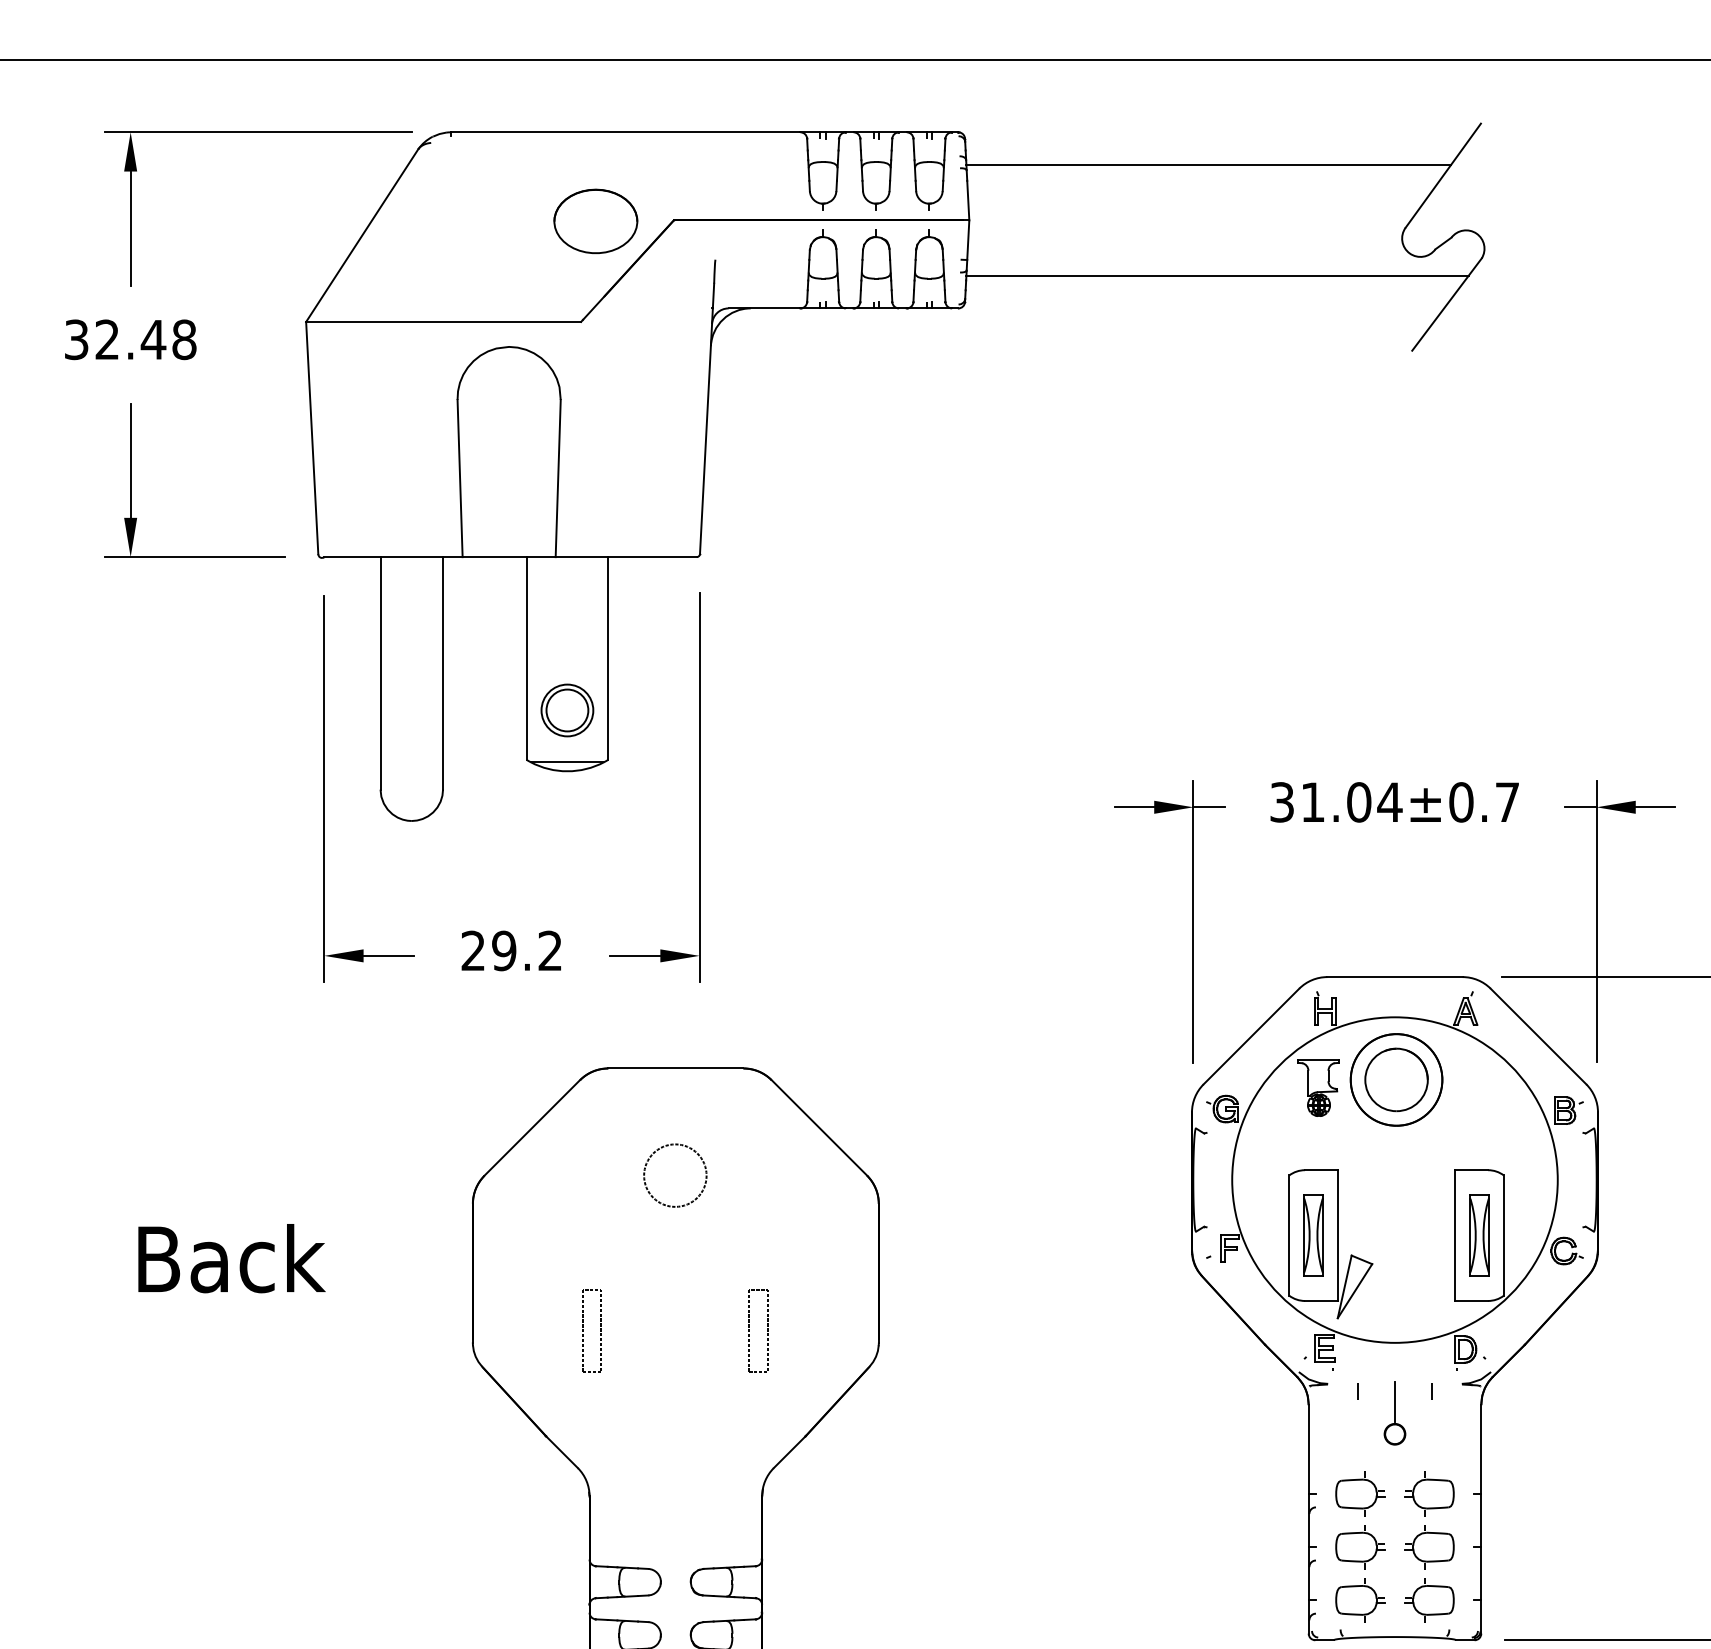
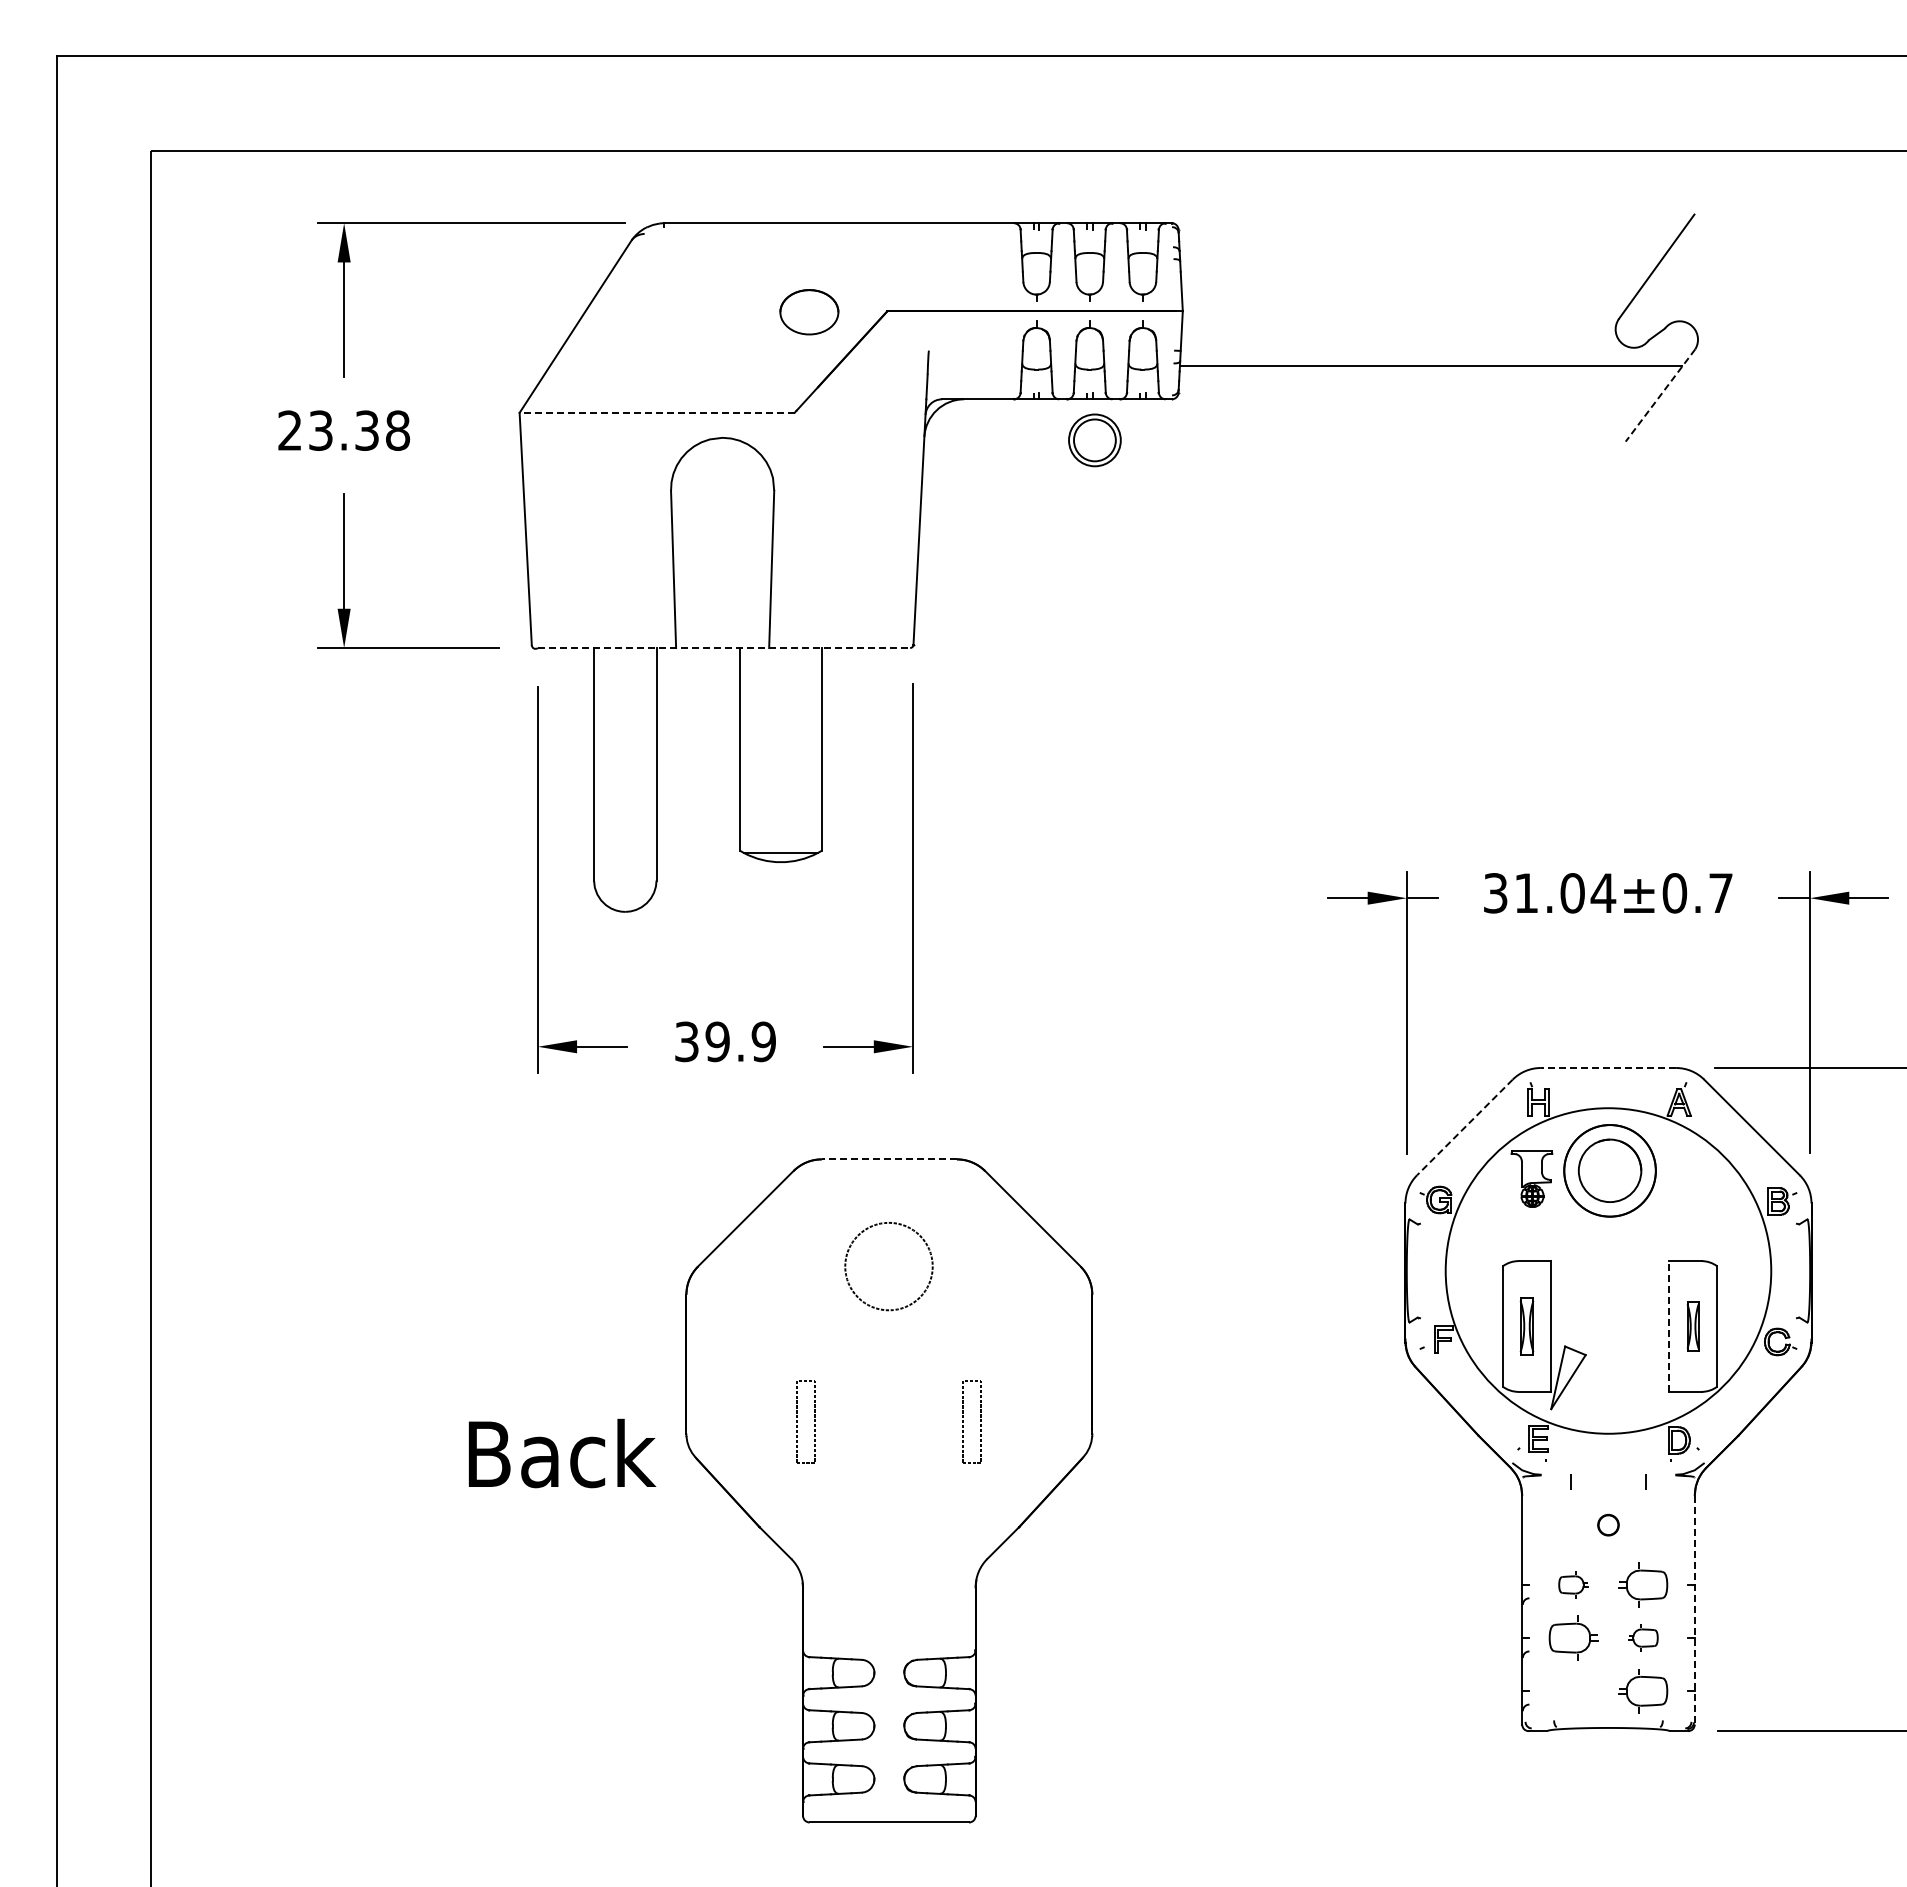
line: (1208, 165) -> (1421, 256), removed
part: (596, 220) -> (809, 311), size x0.7
line: (1447, 304) -> (1660, 395), solid -> dashed
line: (443, 321) -> (656, 412), solid -> dashed
text: (115, 339) -> (328, 430), 32.48 -> 23.38
line: (511, 557) -> (724, 648), solid -> dashed
part: (567, 710) -> (1094, 440), moved
text: (512, 950) -> (725, 1041), 29.2 -> 39.9
line: (1395, 977) -> (1608, 1068), solid -> dashed
line: (1251, 1036) -> (1464, 1127), solid -> dashed
line: (676, 1068) -> (889, 1159), solid -> dashed
circle: (675, 1175) -> (888, 1266), size x1.4
part: (1313, 1235) -> (1526, 1326), size x0.7
line: (1455, 1235) -> (1668, 1326), solid -> dashed
part: (1479, 1235) -> (1692, 1326), size x0.6
text: (232, 1258) -> (562, 1453), moved
line: (1395, 1401) -> (1608, 1492), removed
part: (1360, 1493) -> (1573, 1584), size x0.6
line: (1481, 1519) -> (1694, 1610), solid -> dashed
part: (1430, 1546) -> (1643, 1637), size x0.6
part: (1360, 1600) -> (1573, 1691), removed

